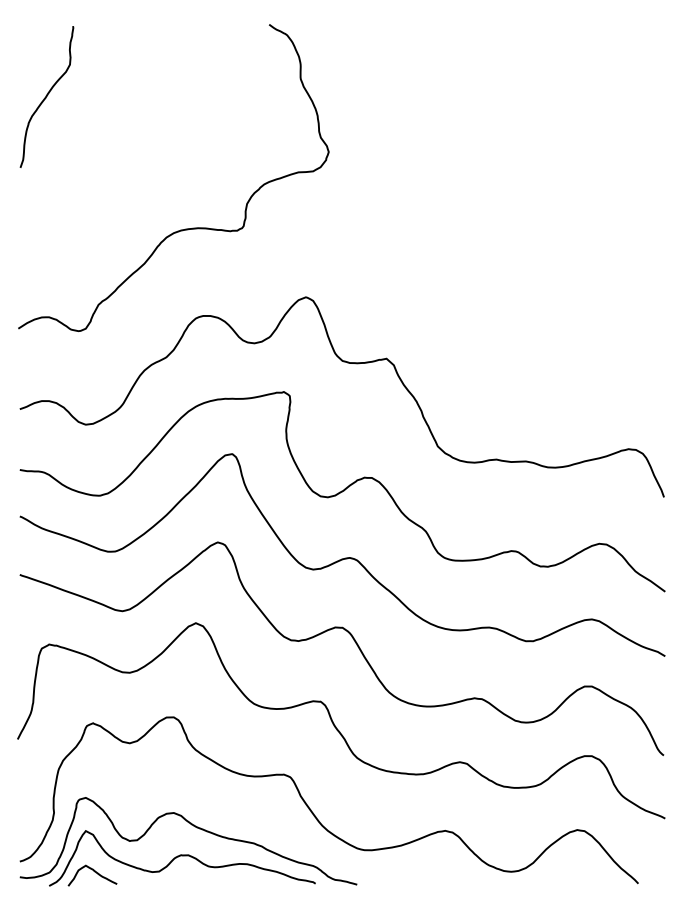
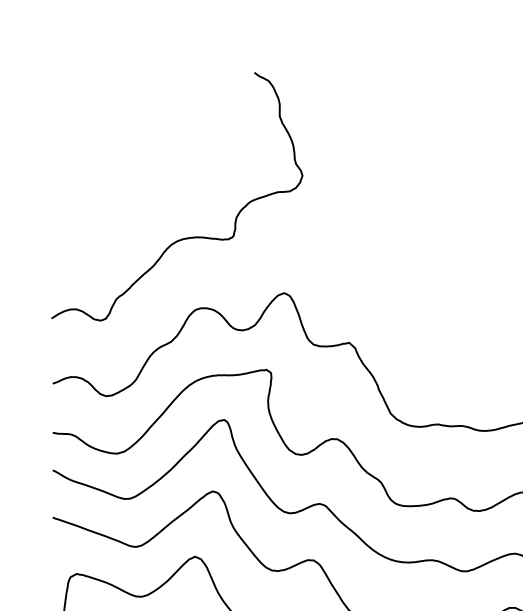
curve: (46, 96) -> (74, 130), removed

